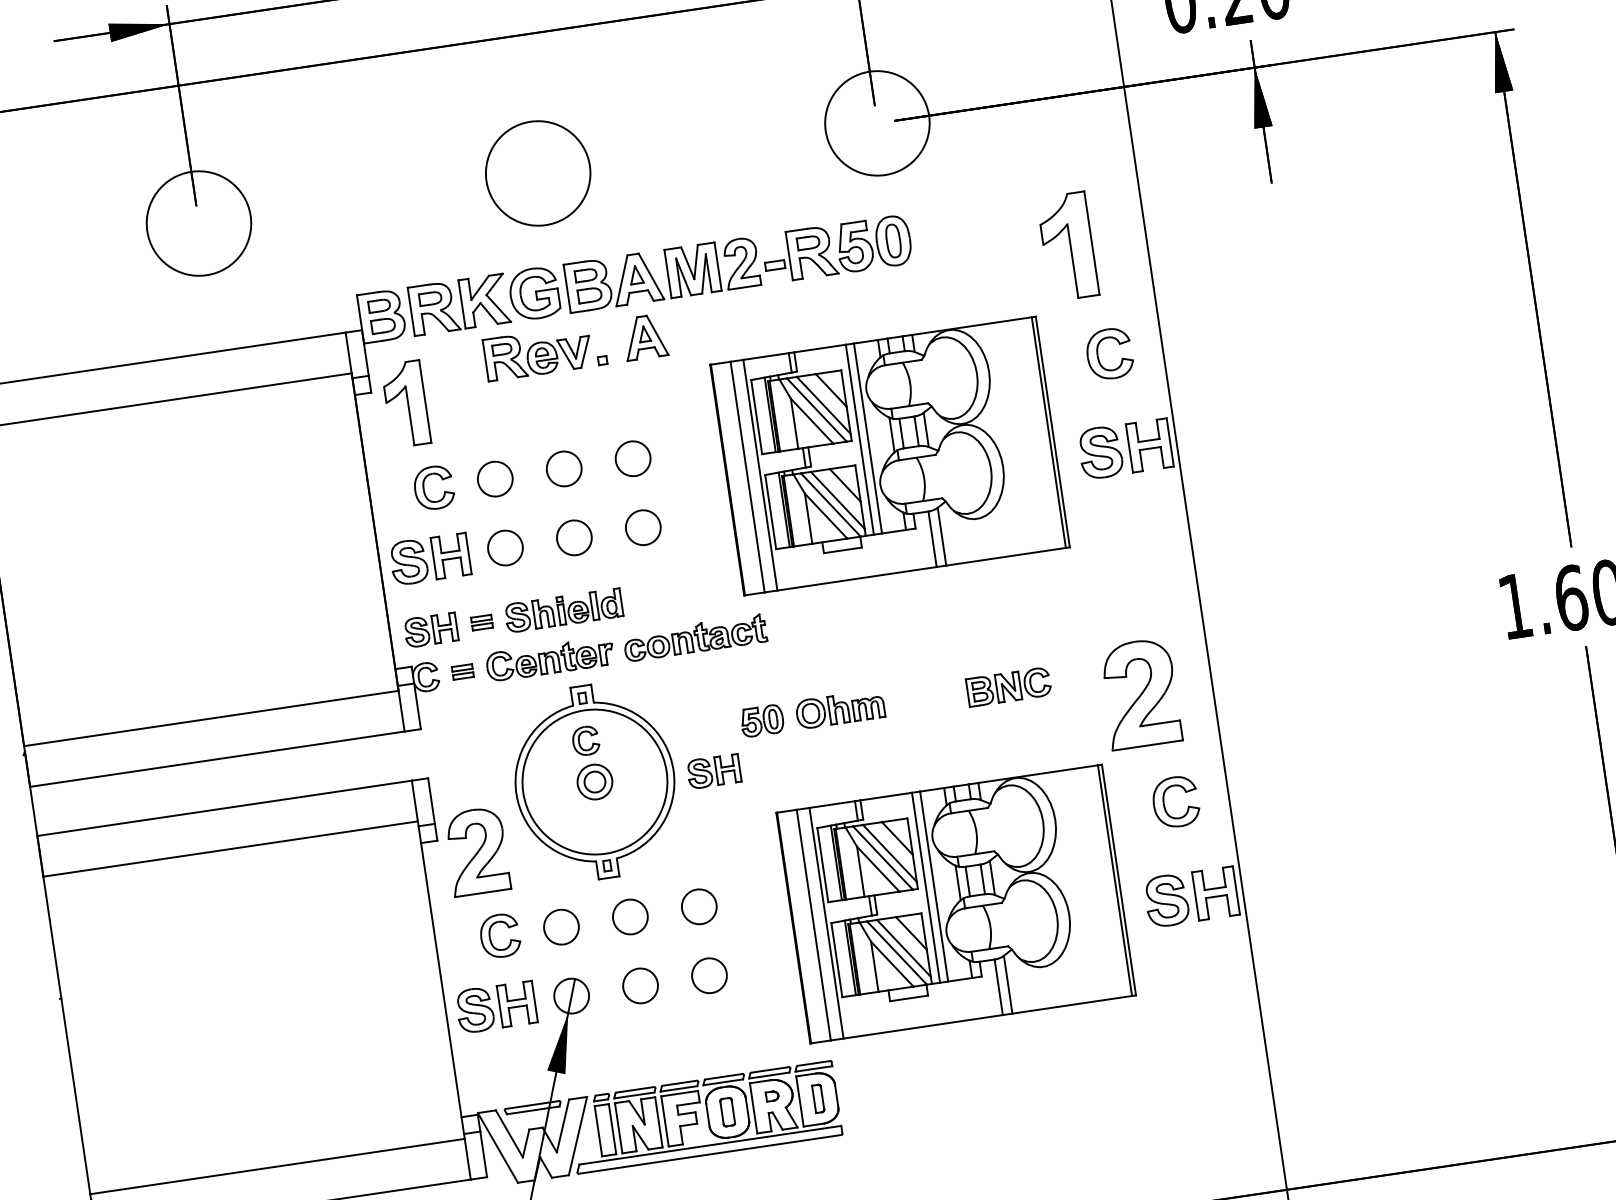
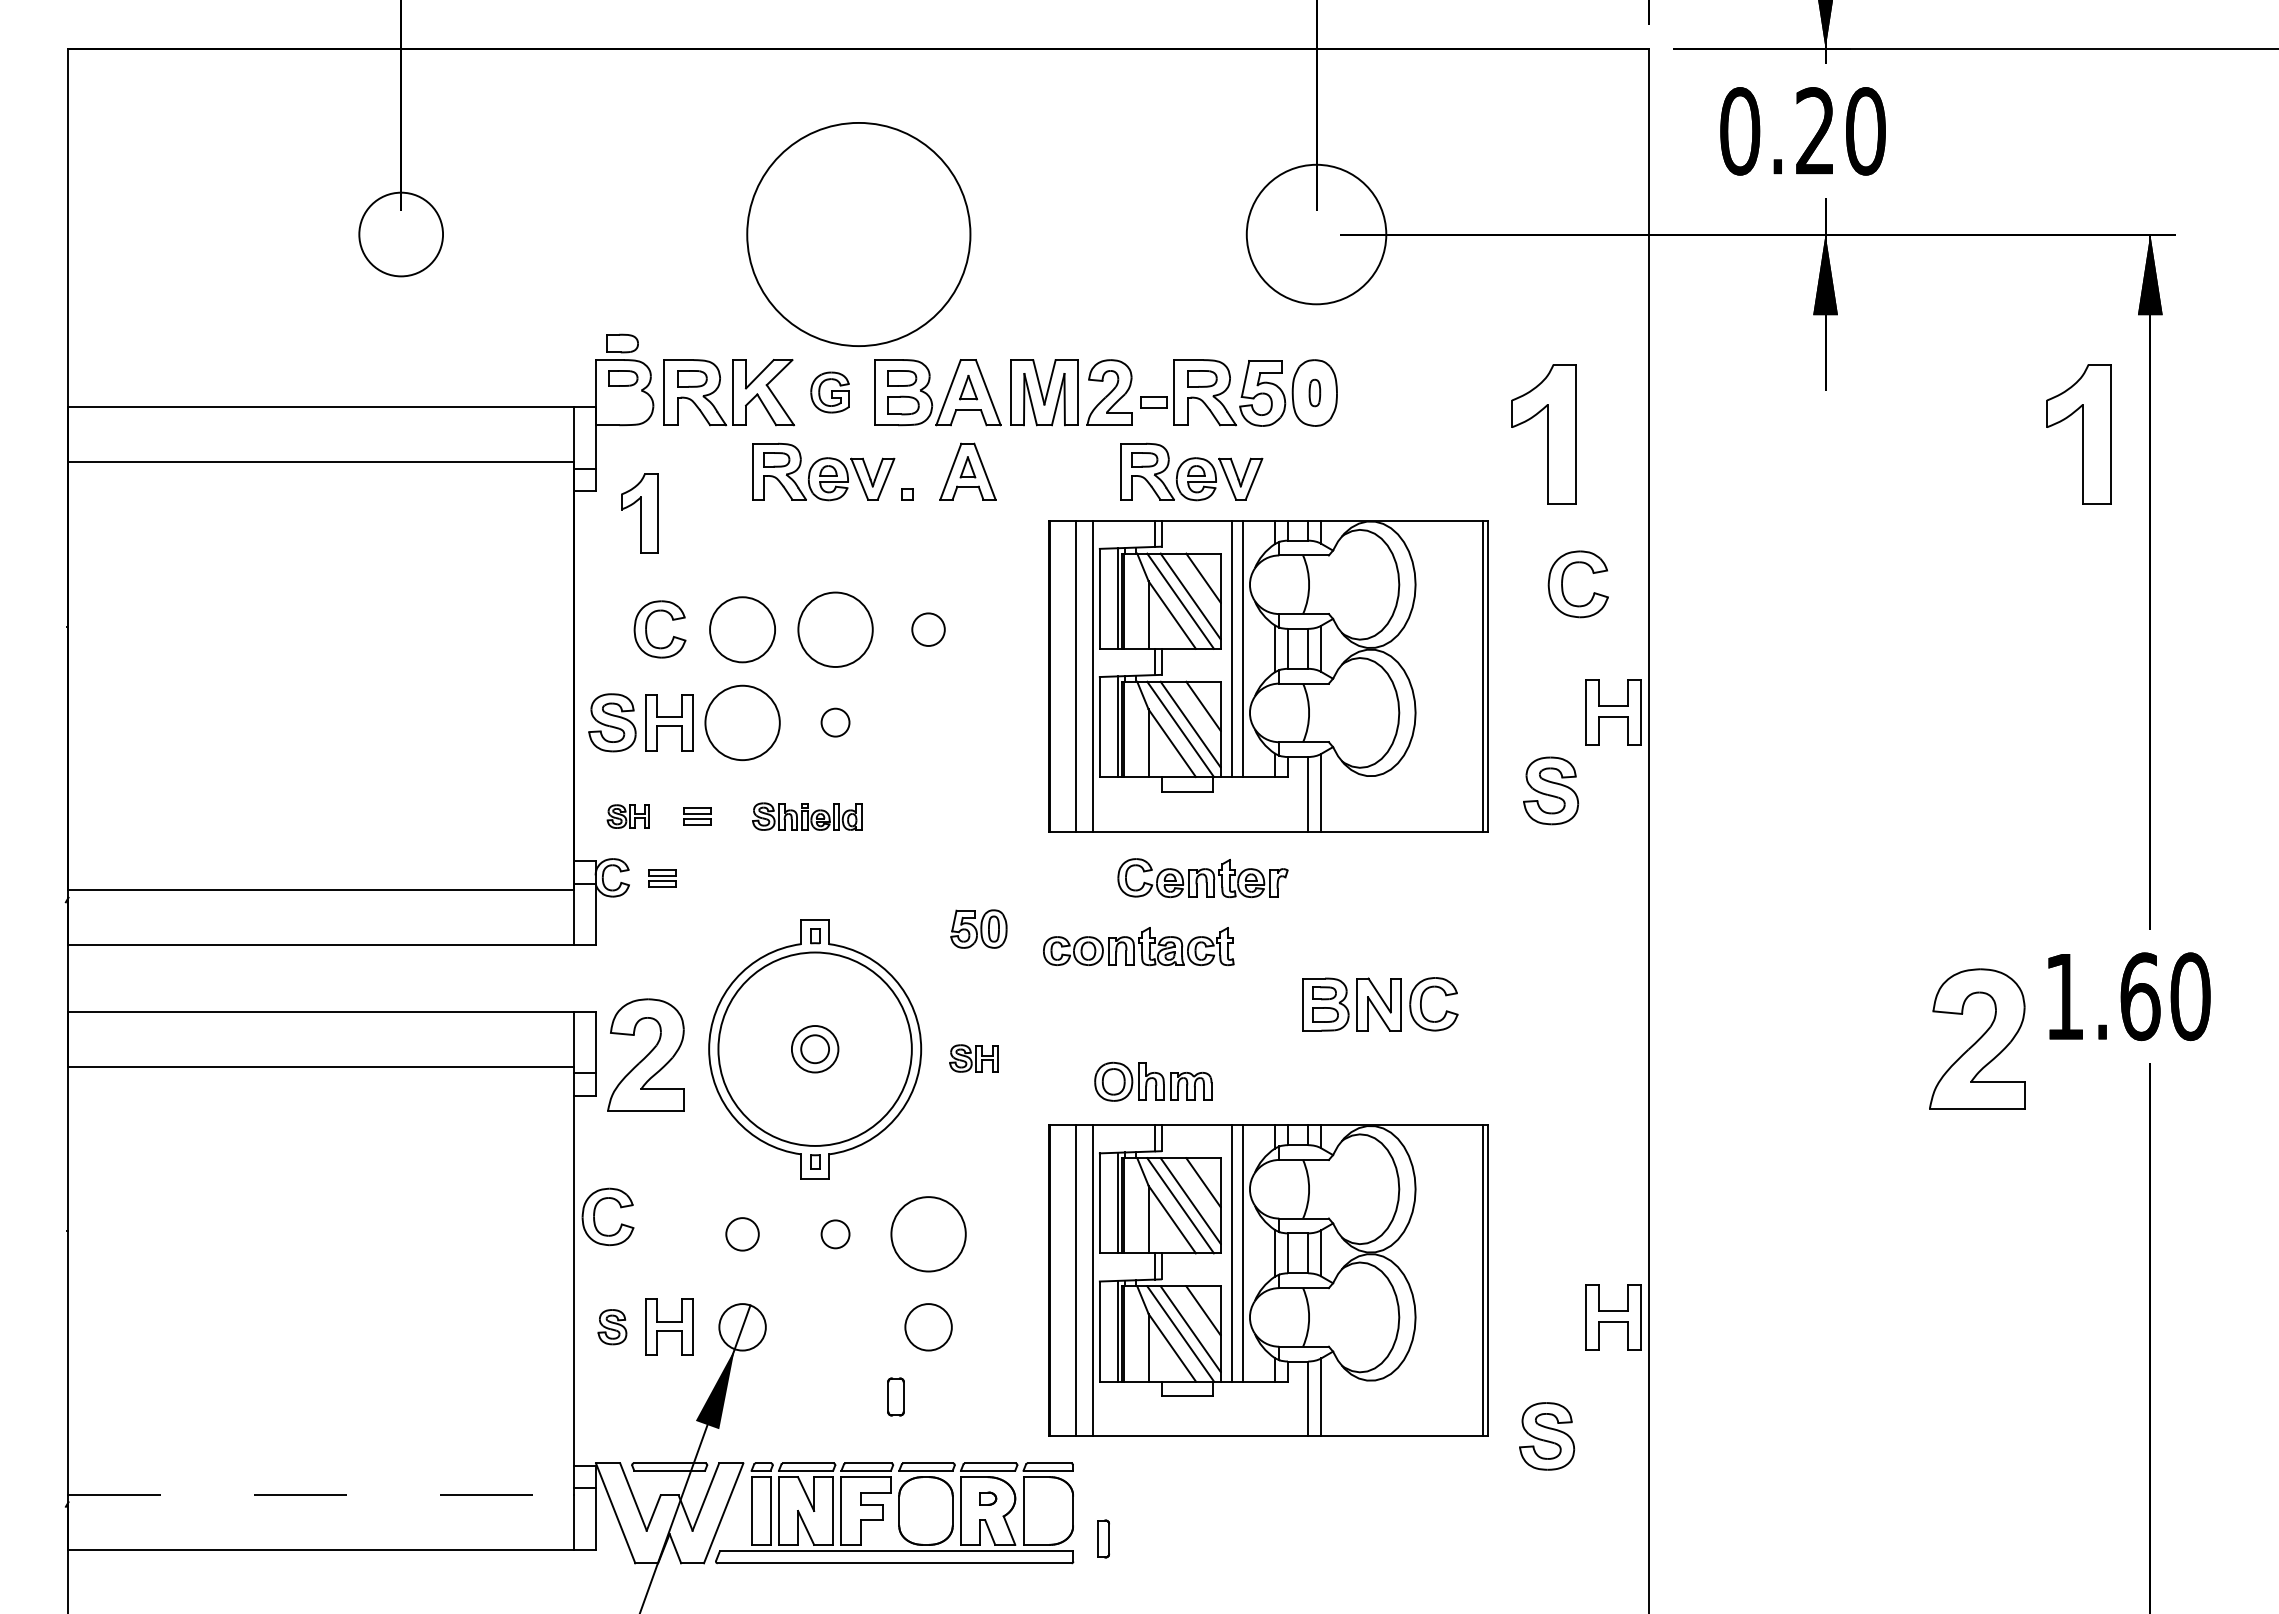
circle: (537, 173) -> (858, 234), size x1.6
part: (1464, 188) -> (2078, 434), added
circle: (198, 223) -> (400, 234), size x0.6
part: (893, 240) -> (1314, 392), size x0.6
part: (533, 293) -> (829, 392), size x0.6
part: (810, 312) -> (1191, 471), added
part: (383, 325) -> (622, 343), moved
part: (406, 404) -> (639, 513), size x0.7
part: (1100, 452) -> (1551, 790), moved
circle: (633, 458) -> (928, 629), size x0.7
circle: (564, 468) -> (835, 629), size x1.6
circle: (495, 478) -> (742, 629), size x1.4
circle: (643, 527) -> (928, 722), removed
circle: (574, 537) -> (835, 722), size x0.6
circle: (505, 547) -> (742, 722), size x1.6
part: (563, 610) -> (806, 816), size x0.7
part: (431, 630) -> (628, 816), size x0.6
part: (695, 637) -> (1138, 946), moved
part: (549, 659) -> (1202, 878), moved
part: (1009, 687) -> (1380, 1004), size x1.4
part: (1140, 693) -> (1977, 1038), moved
part: (840, 708) -> (1153, 1081), moved
part: (761, 720) -> (978, 928), moved
part: (579, 739) -> (803, 989), removed
part: (713, 771) -> (973, 1058), size x0.7
part: (1165, 805) -> (1563, 1191), removed
part: (476, 851) -> (645, 1054), moved
part: (1167, 900) -> (1547, 1436), moved
circle: (699, 906) -> (928, 1234), size x1.6
circle: (630, 917) -> (835, 1234), size x0.6
circle: (561, 927) -> (742, 1234), size x0.7
part: (490, 934) -> (595, 1213), moved
circle: (640, 986) -> (835, 1327), removed
part: (475, 1009) -> (612, 1326), size x0.6
part: (818, 1098) -> (1103, 1538), moved
part: (727, 1111) -> (895, 1396), moved
line: (277, 1166) -> (321, 1495), solid -> dashed

